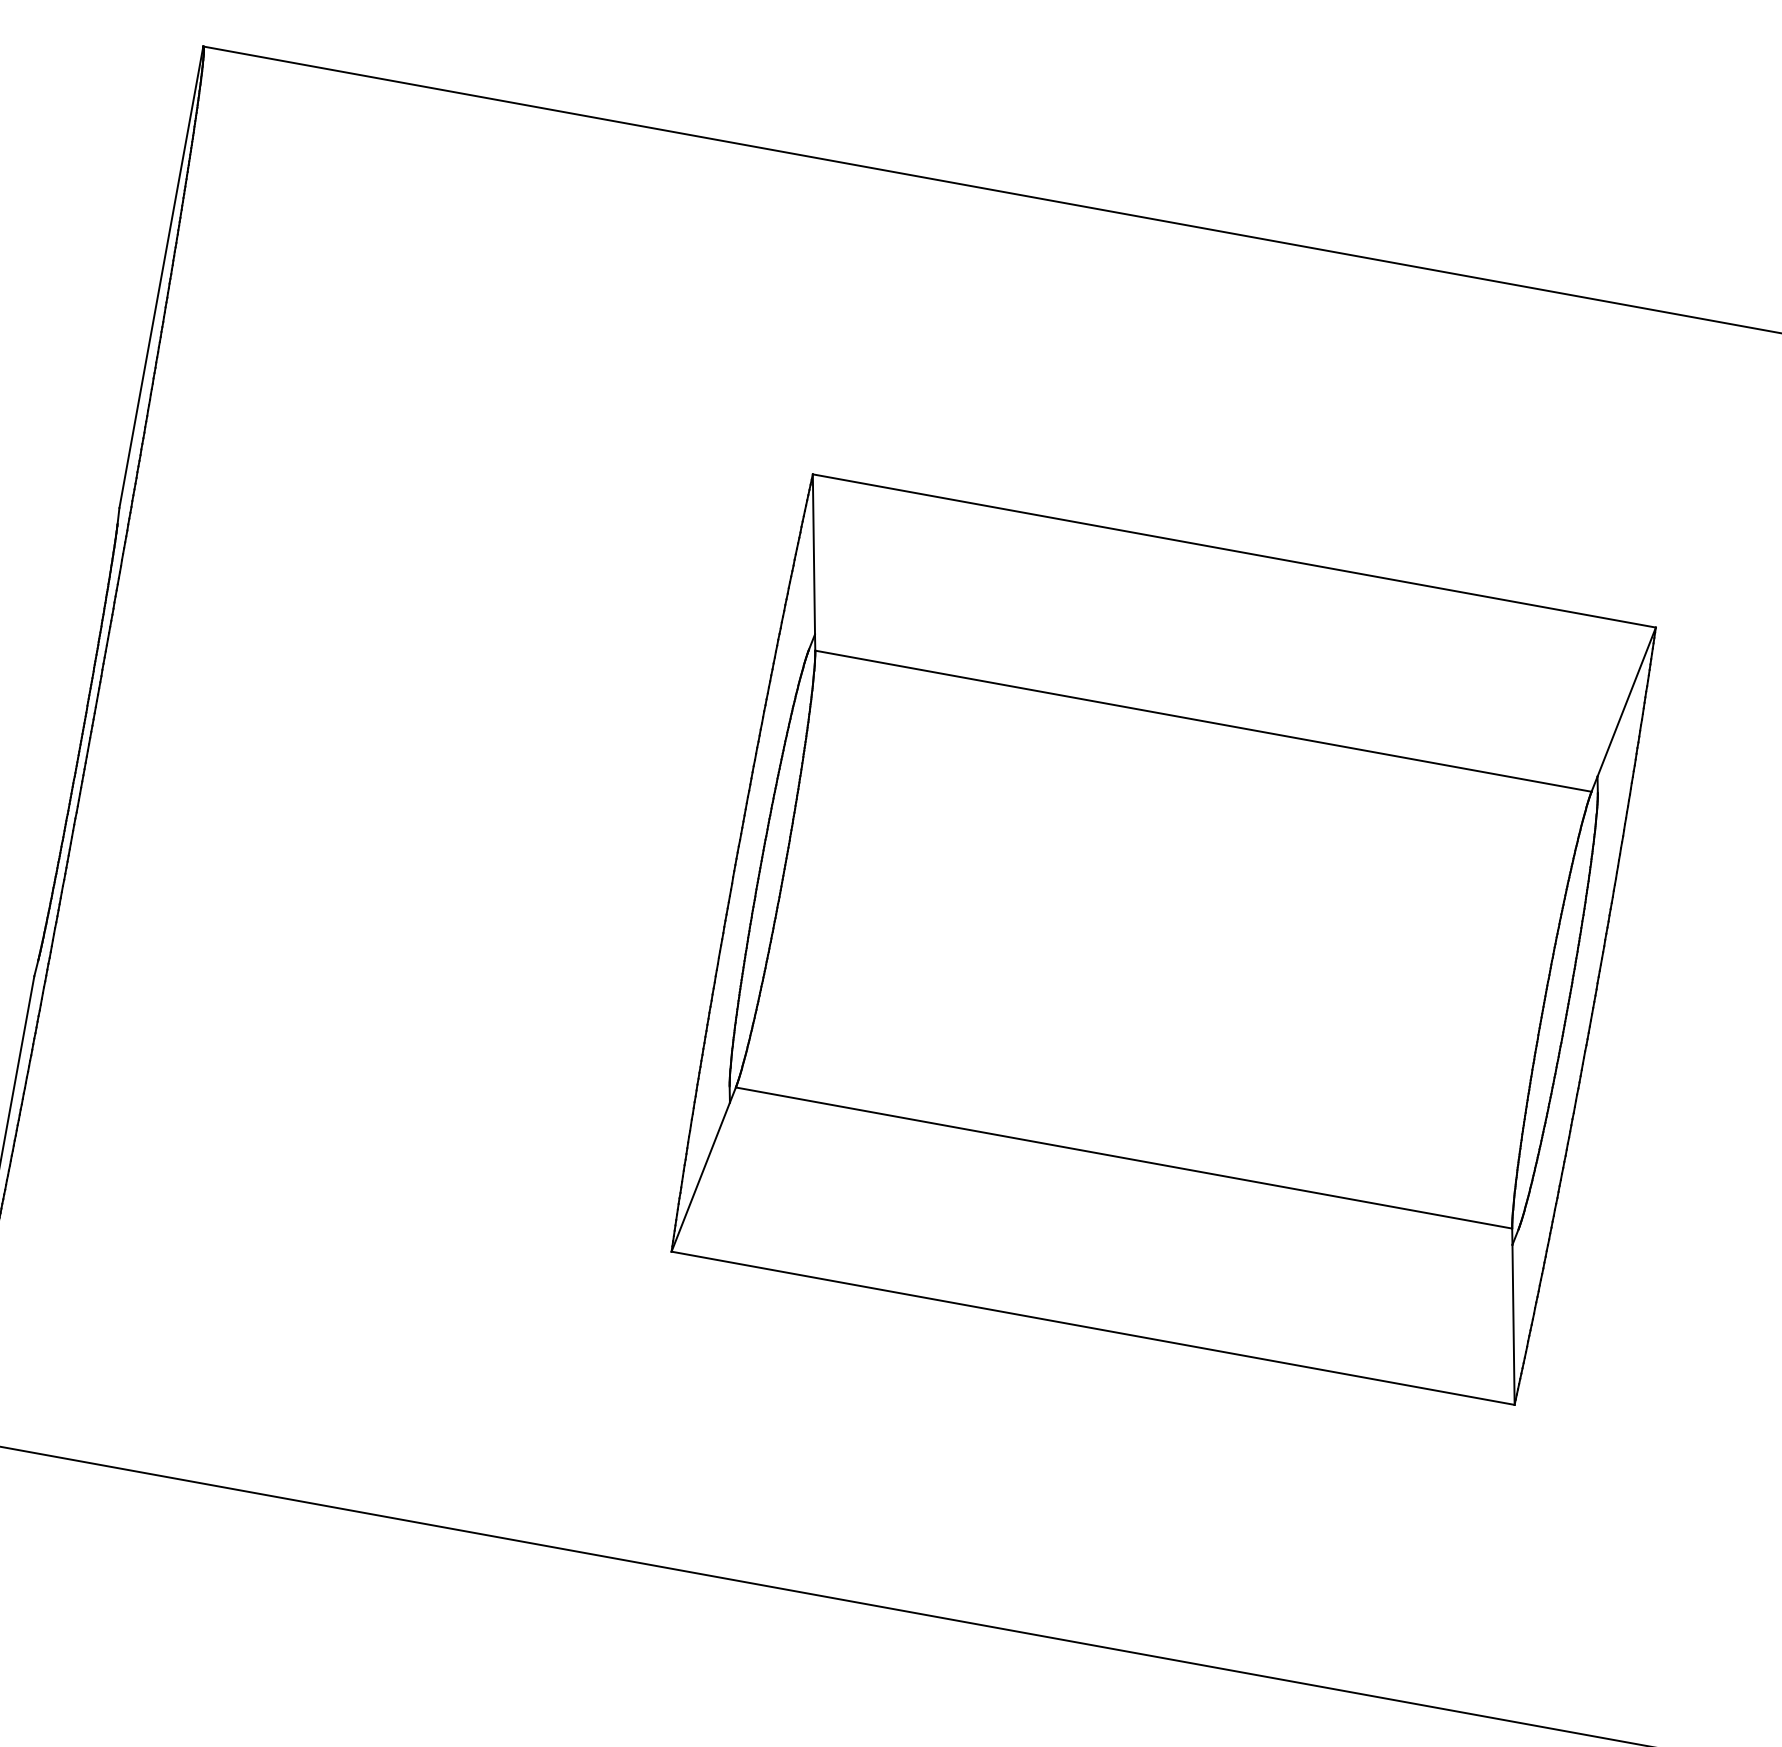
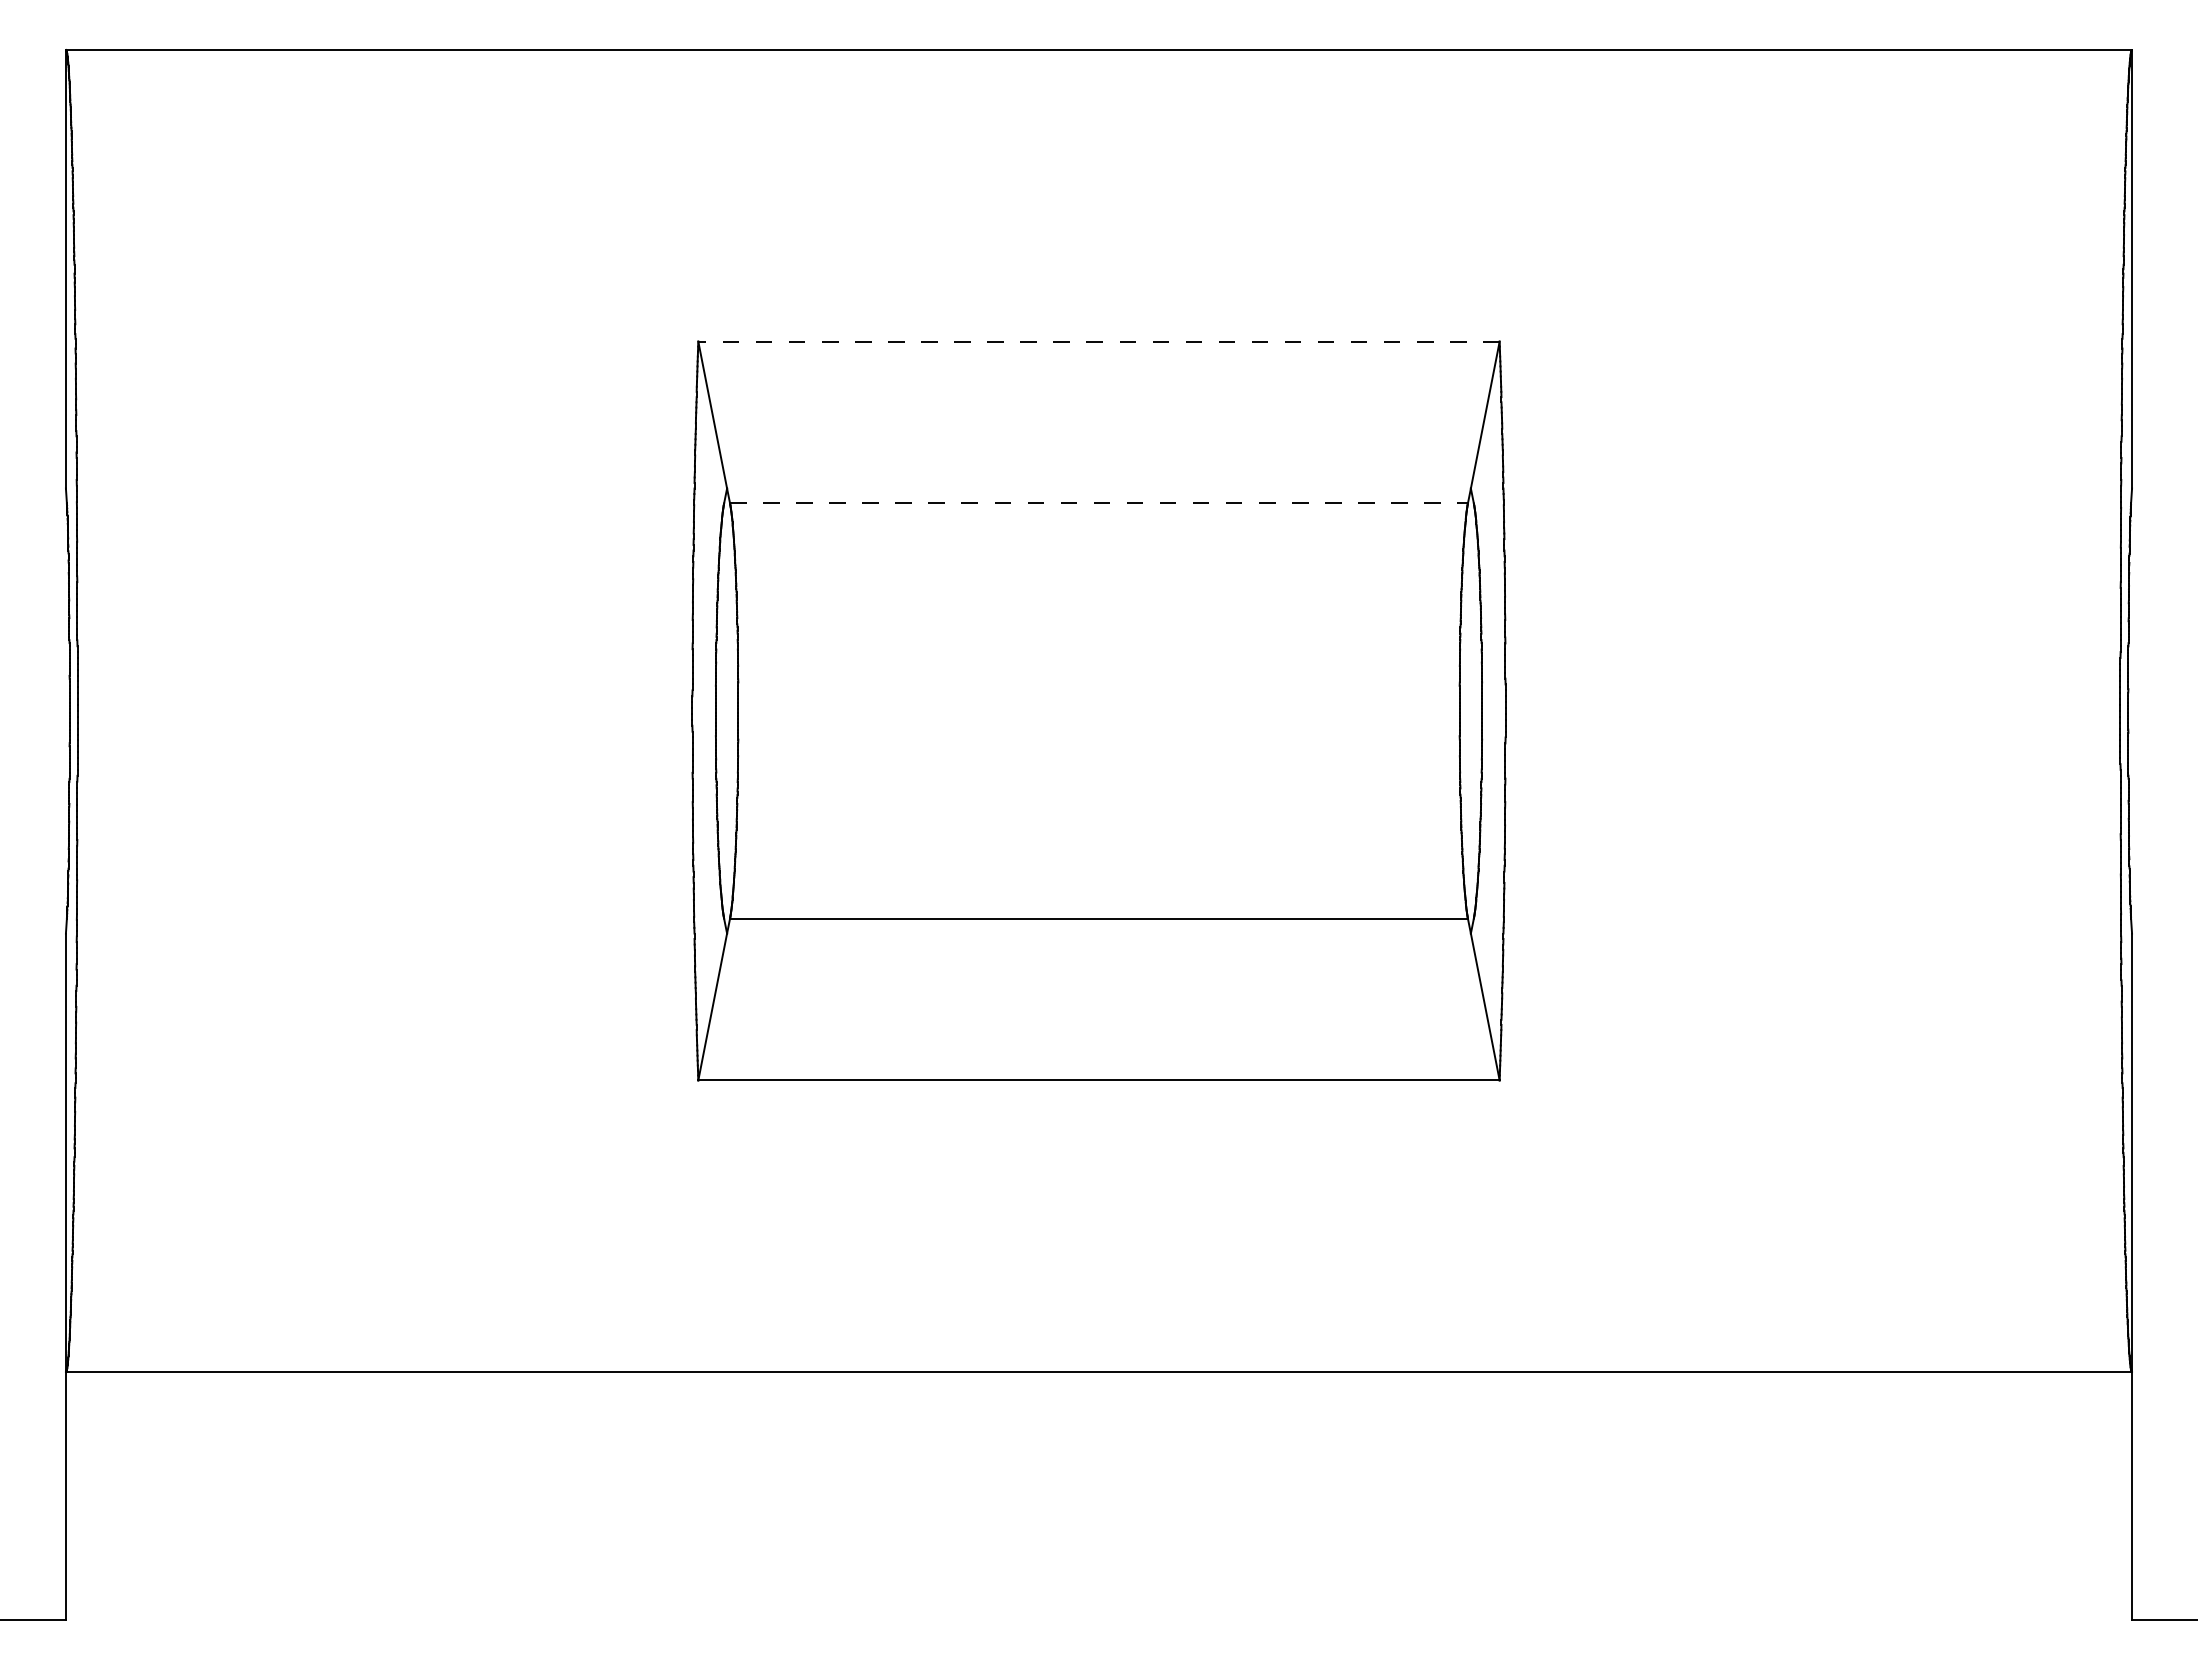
line: (1233, 550) -> (1098, 341), solid -> dashed
line: (1202, 721) -> (1098, 503), solid -> dashed

